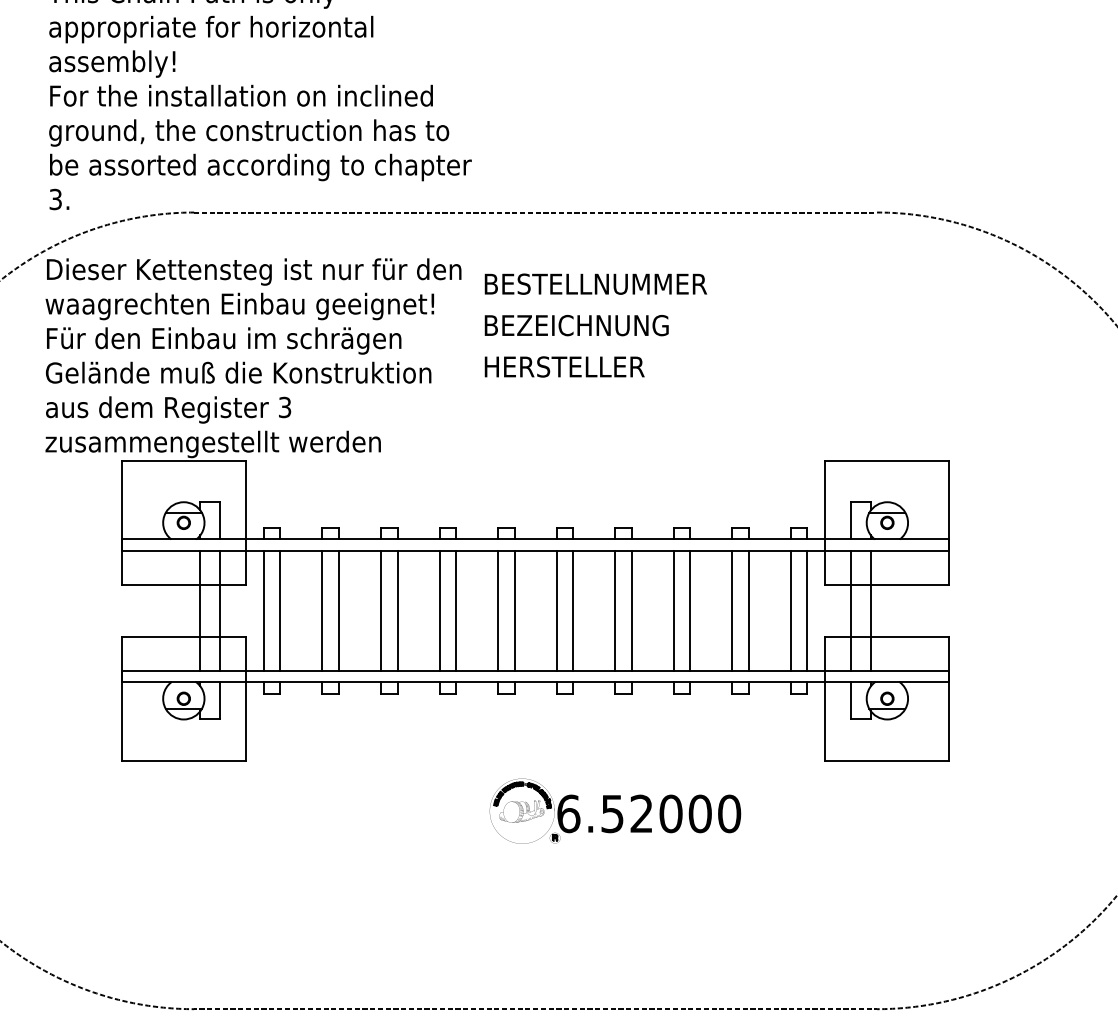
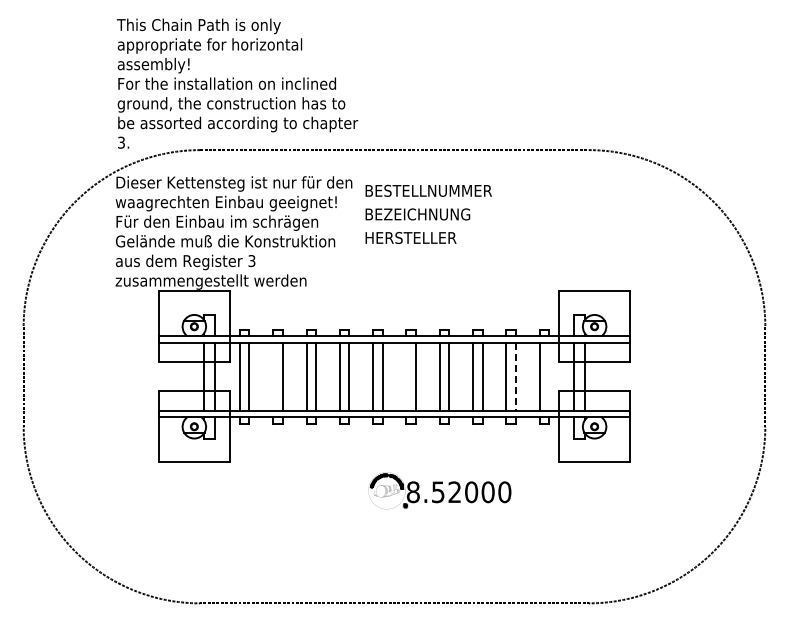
line: (322, 610) -> (273, 376), removed
line: (556, 610) -> (406, 376), removed
line: (808, 610) -> (549, 376), removed
line: (748, 612) -> (515, 377), solid -> dashed
text: (567, 812) -> (412, 491), 6.52000 -> 8.52000

